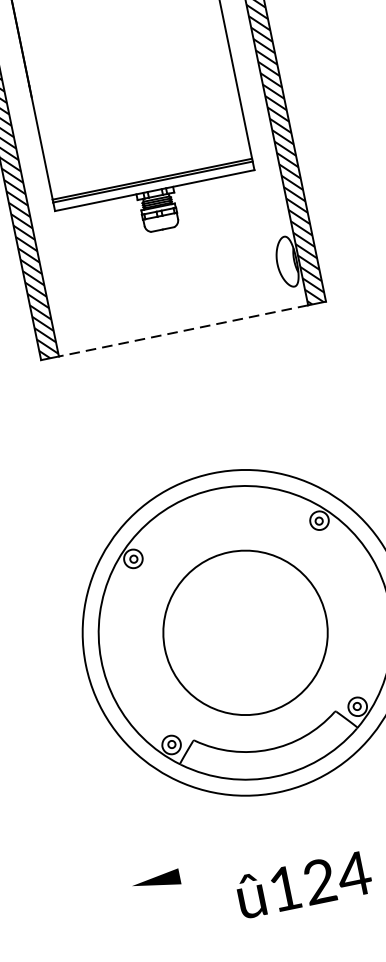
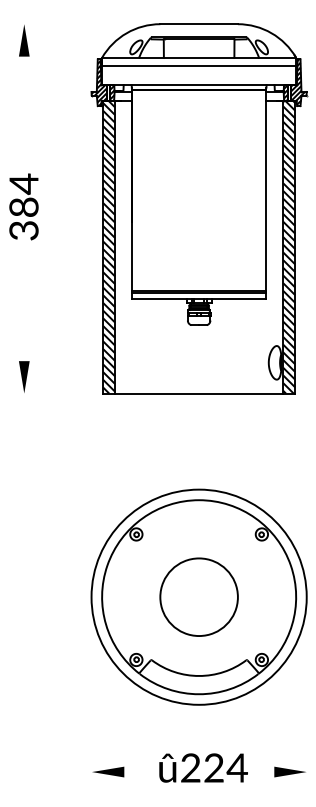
line: (182, 330) -> (198, 393), dashed -> solid
circle: (244, 633) -> (198, 597), size x0.71
part: (156, 880) -> (108, 771), moved
text: (284, 887) -> (190, 767), 124 -> 224

